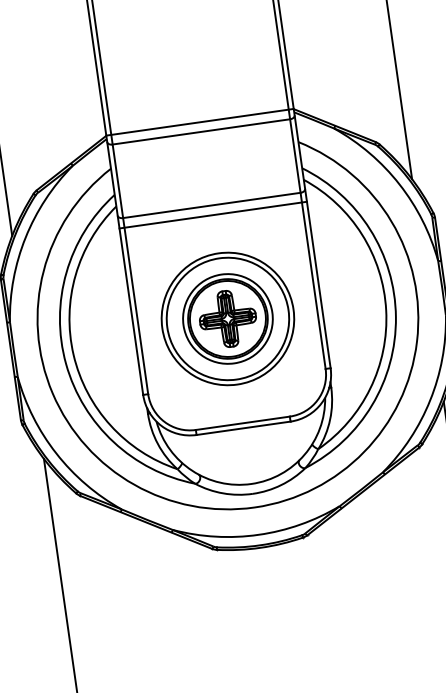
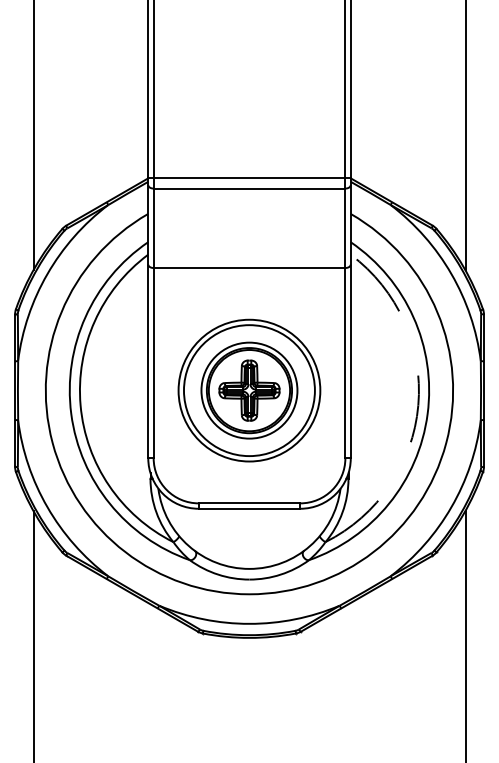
line: (213, 215) -> (249, 278), removed
arc: (386, 310) -> (418, 405), solid -> dashed

